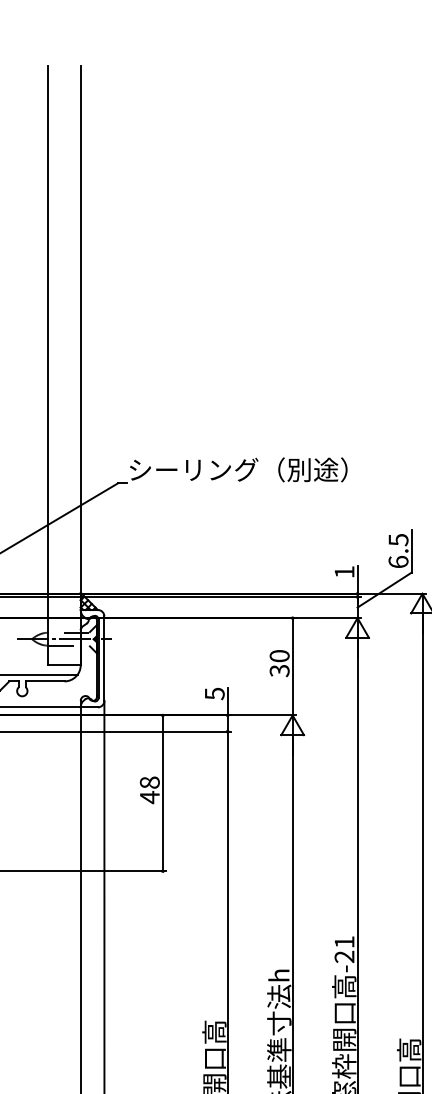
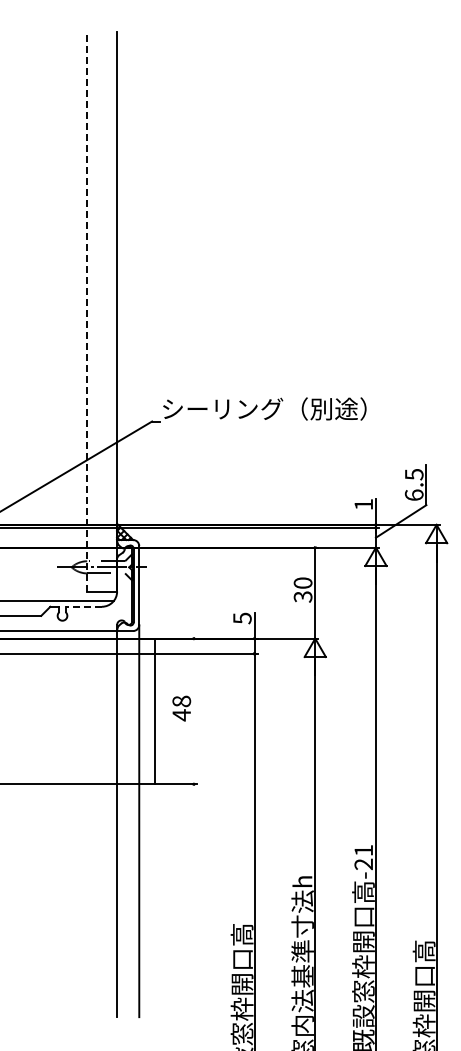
line: (47, 365) -> (86, 311), solid -> dashed
line: (44, 681) -> (83, 606), solid -> dashed
line: (162, 793) -> (154, 711), moved

